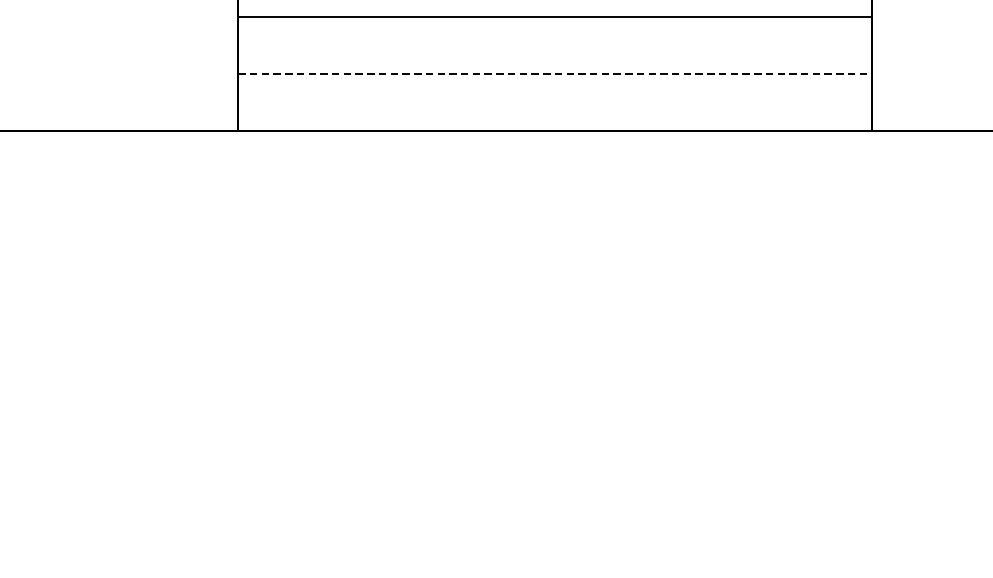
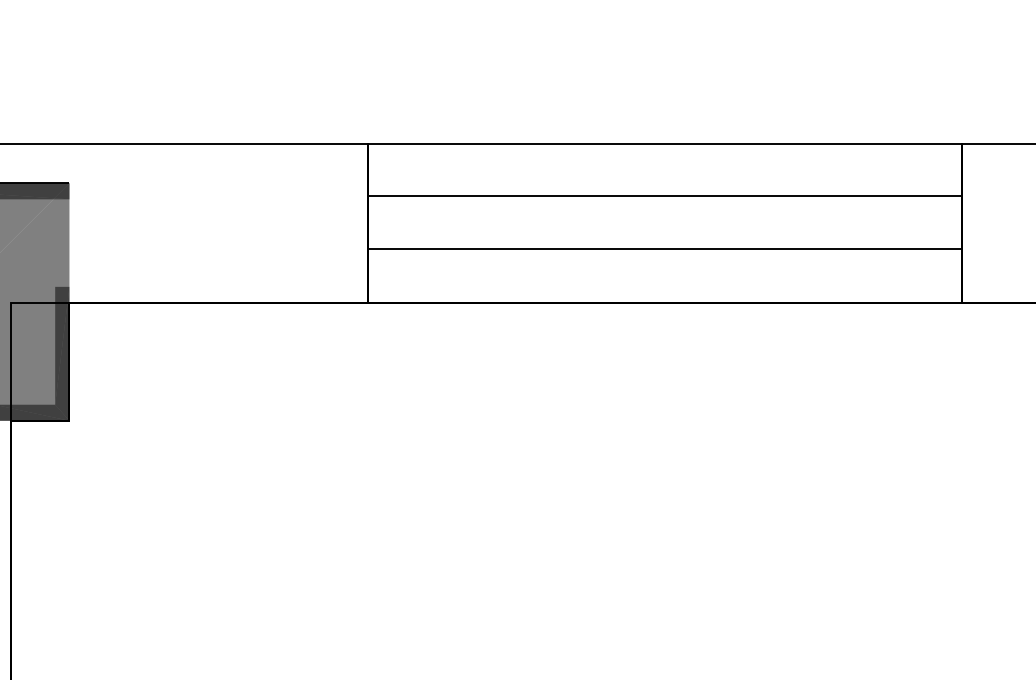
line: (555, 73) -> (665, 249), dashed -> solid

